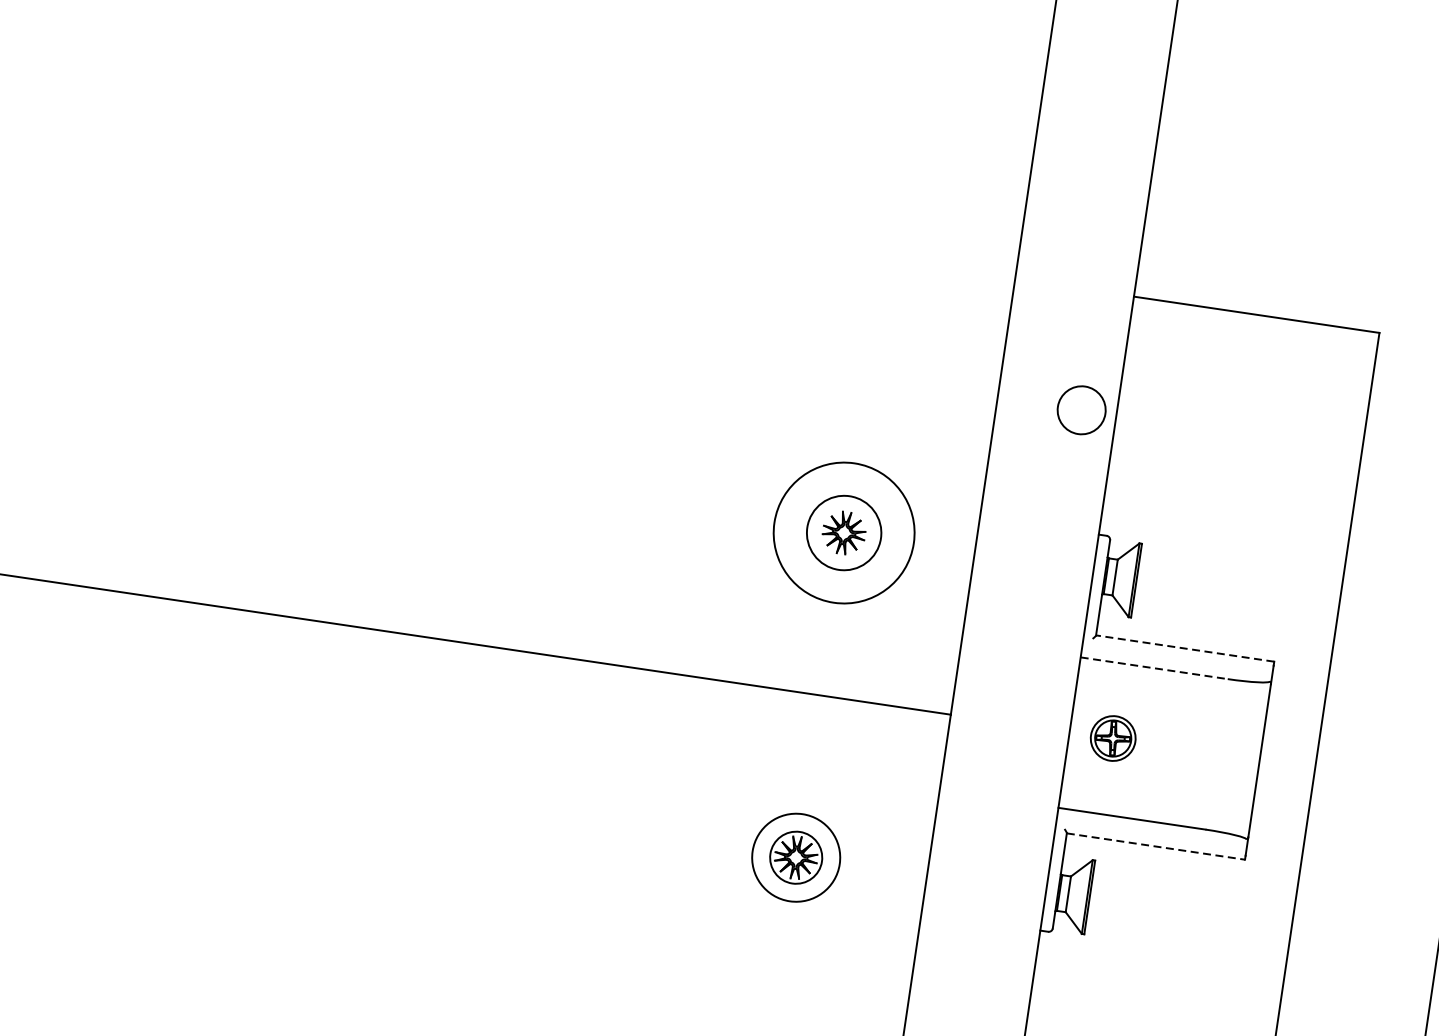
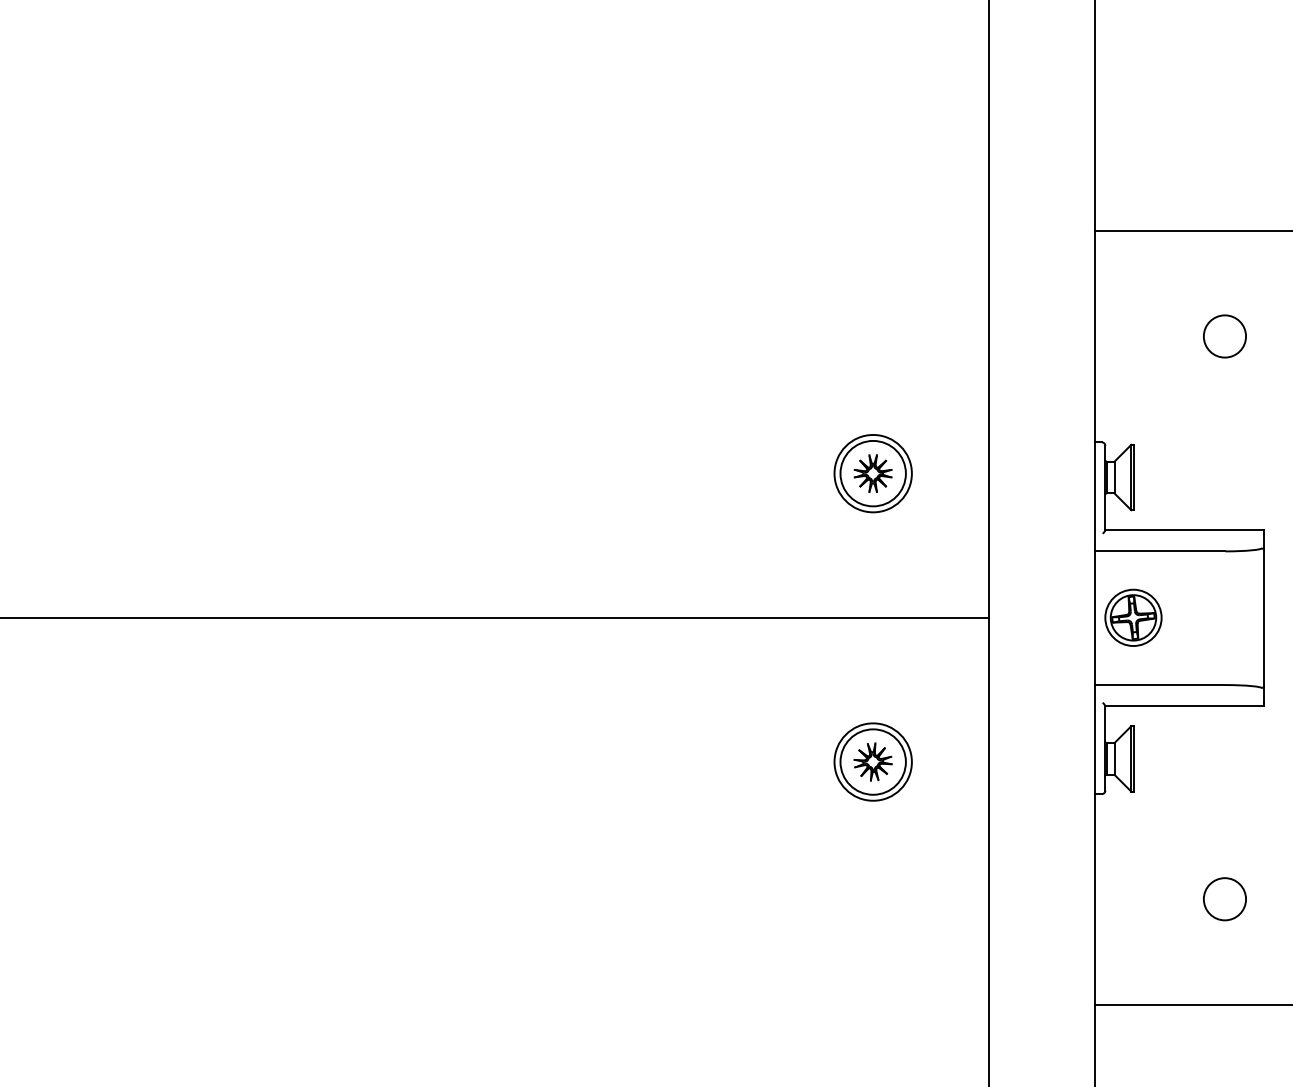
circle: (1081, 410) -> (1224, 336), moved
circle: (843, 532) -> (872, 473), size x0.62
line: (1184, 648) -> (1183, 530), dashed -> solid
line: (1154, 668) -> (1160, 551), dashed -> solid
part: (1113, 738) -> (1133, 617), size x1.43
line: (1155, 846) -> (1184, 706), dashed -> solid
circle: (795, 856) -> (872, 761), size x1.43

